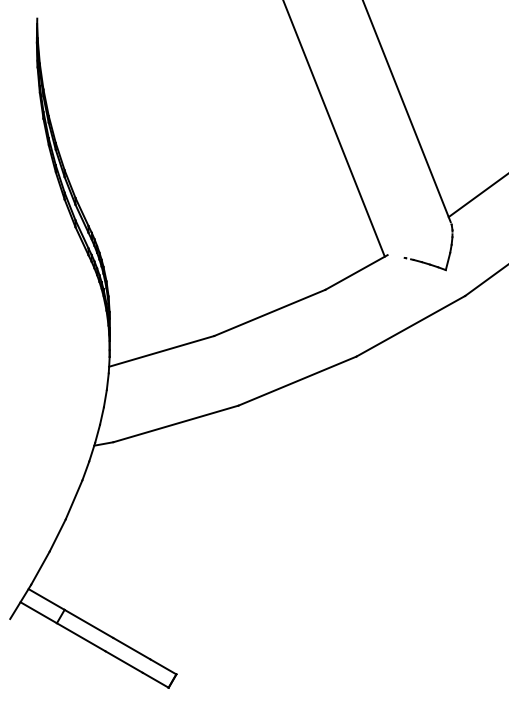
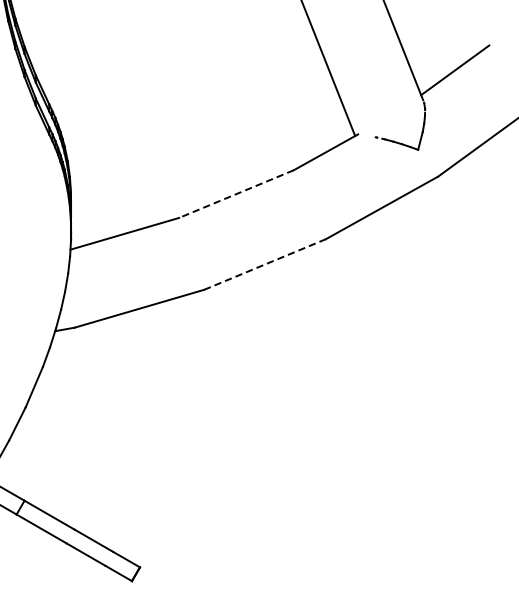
line: (269, 313) -> (236, 194), solid -> dashed
line: (297, 381) -> (265, 264), solid -> dashed

